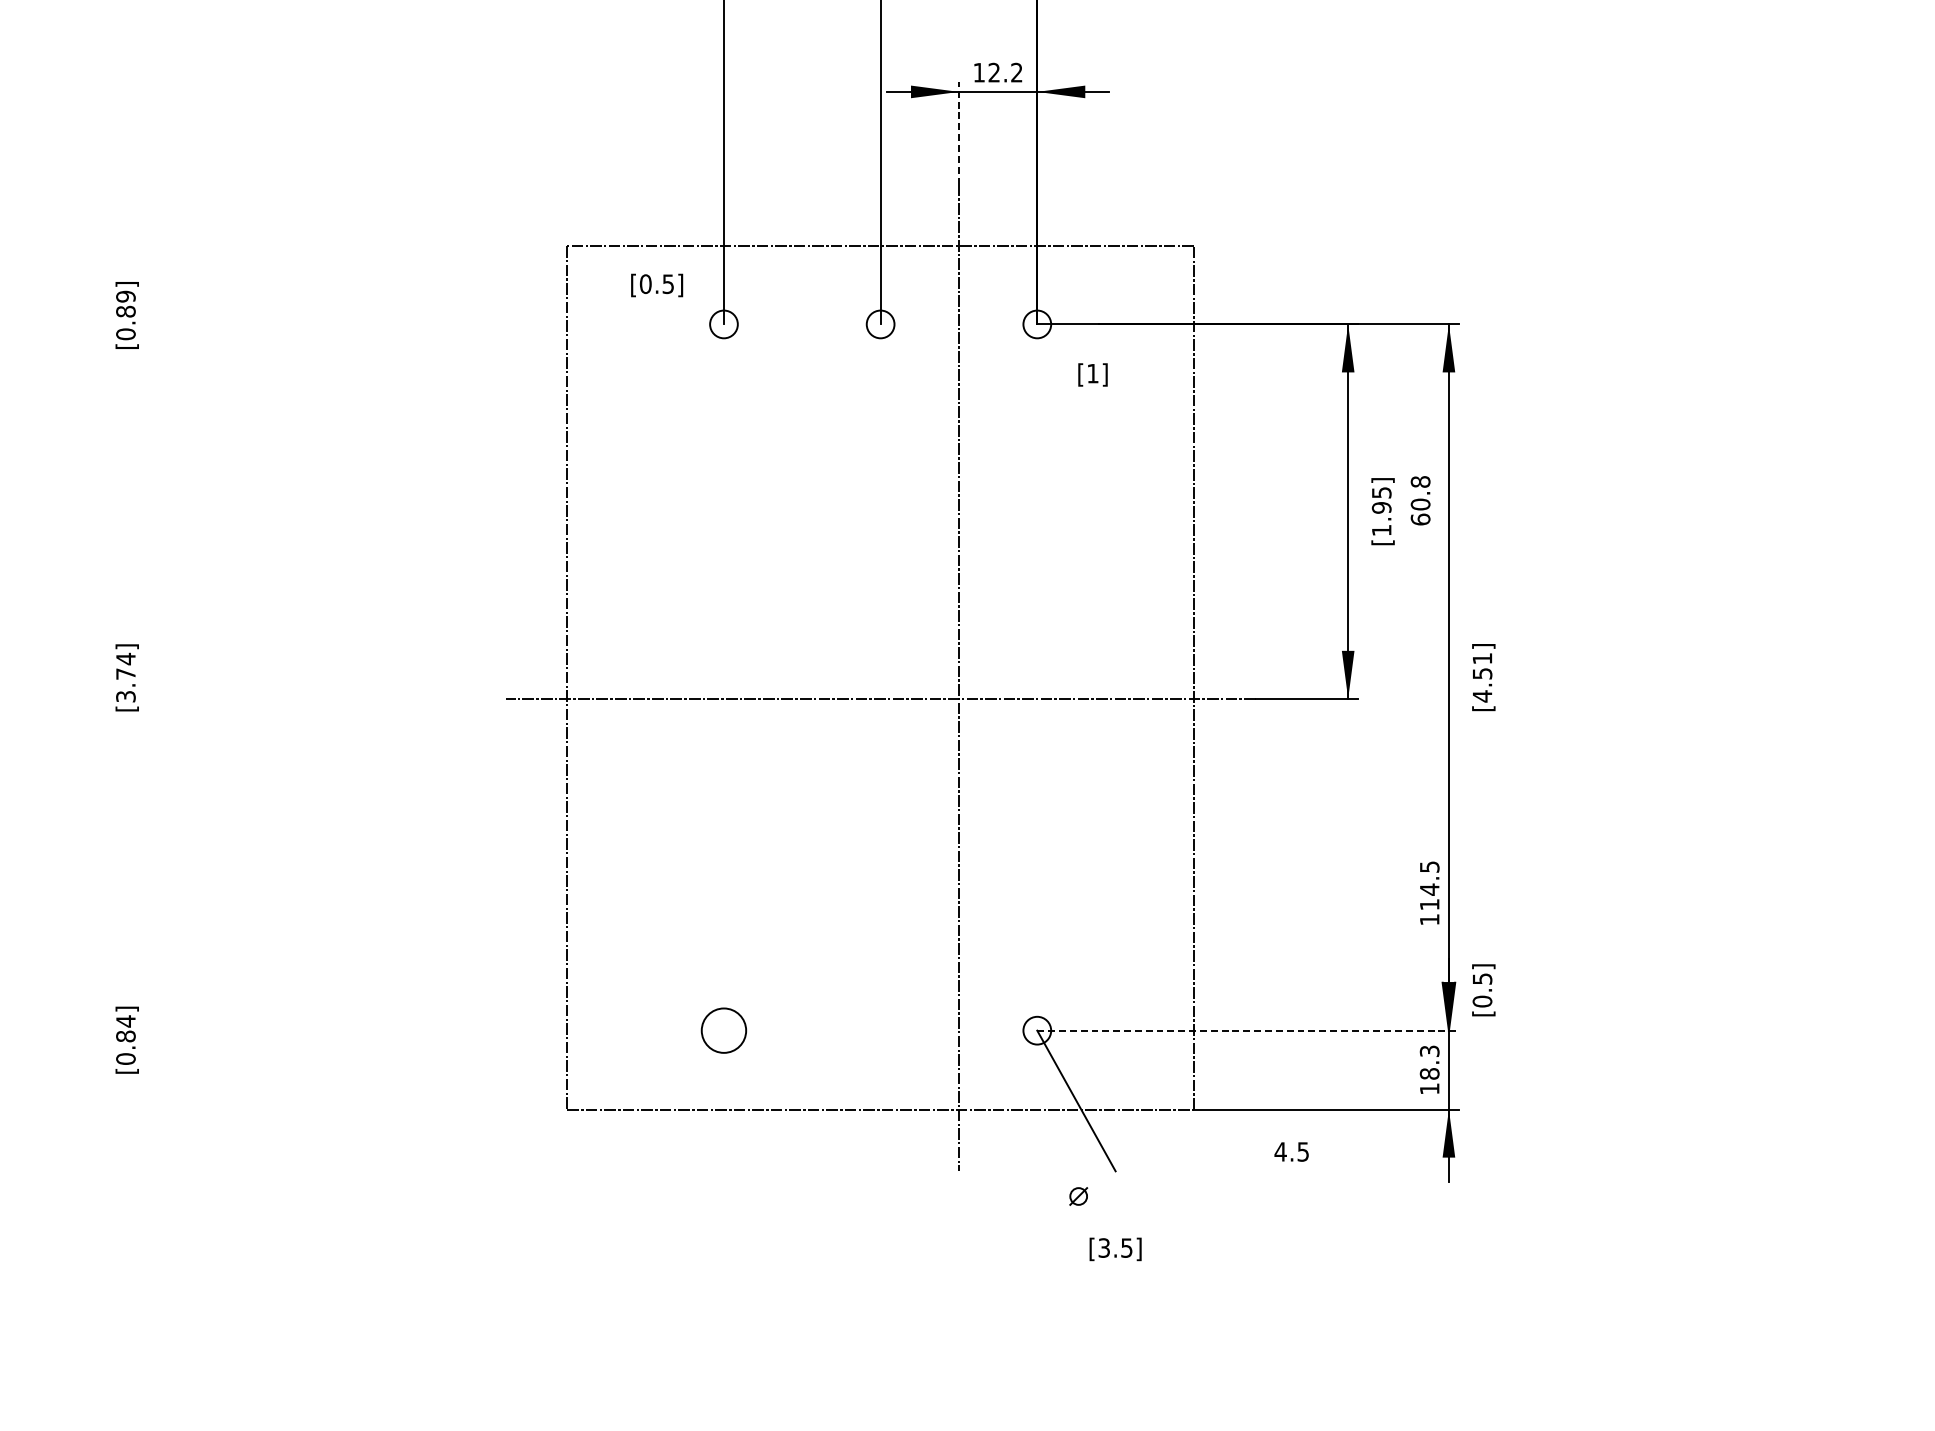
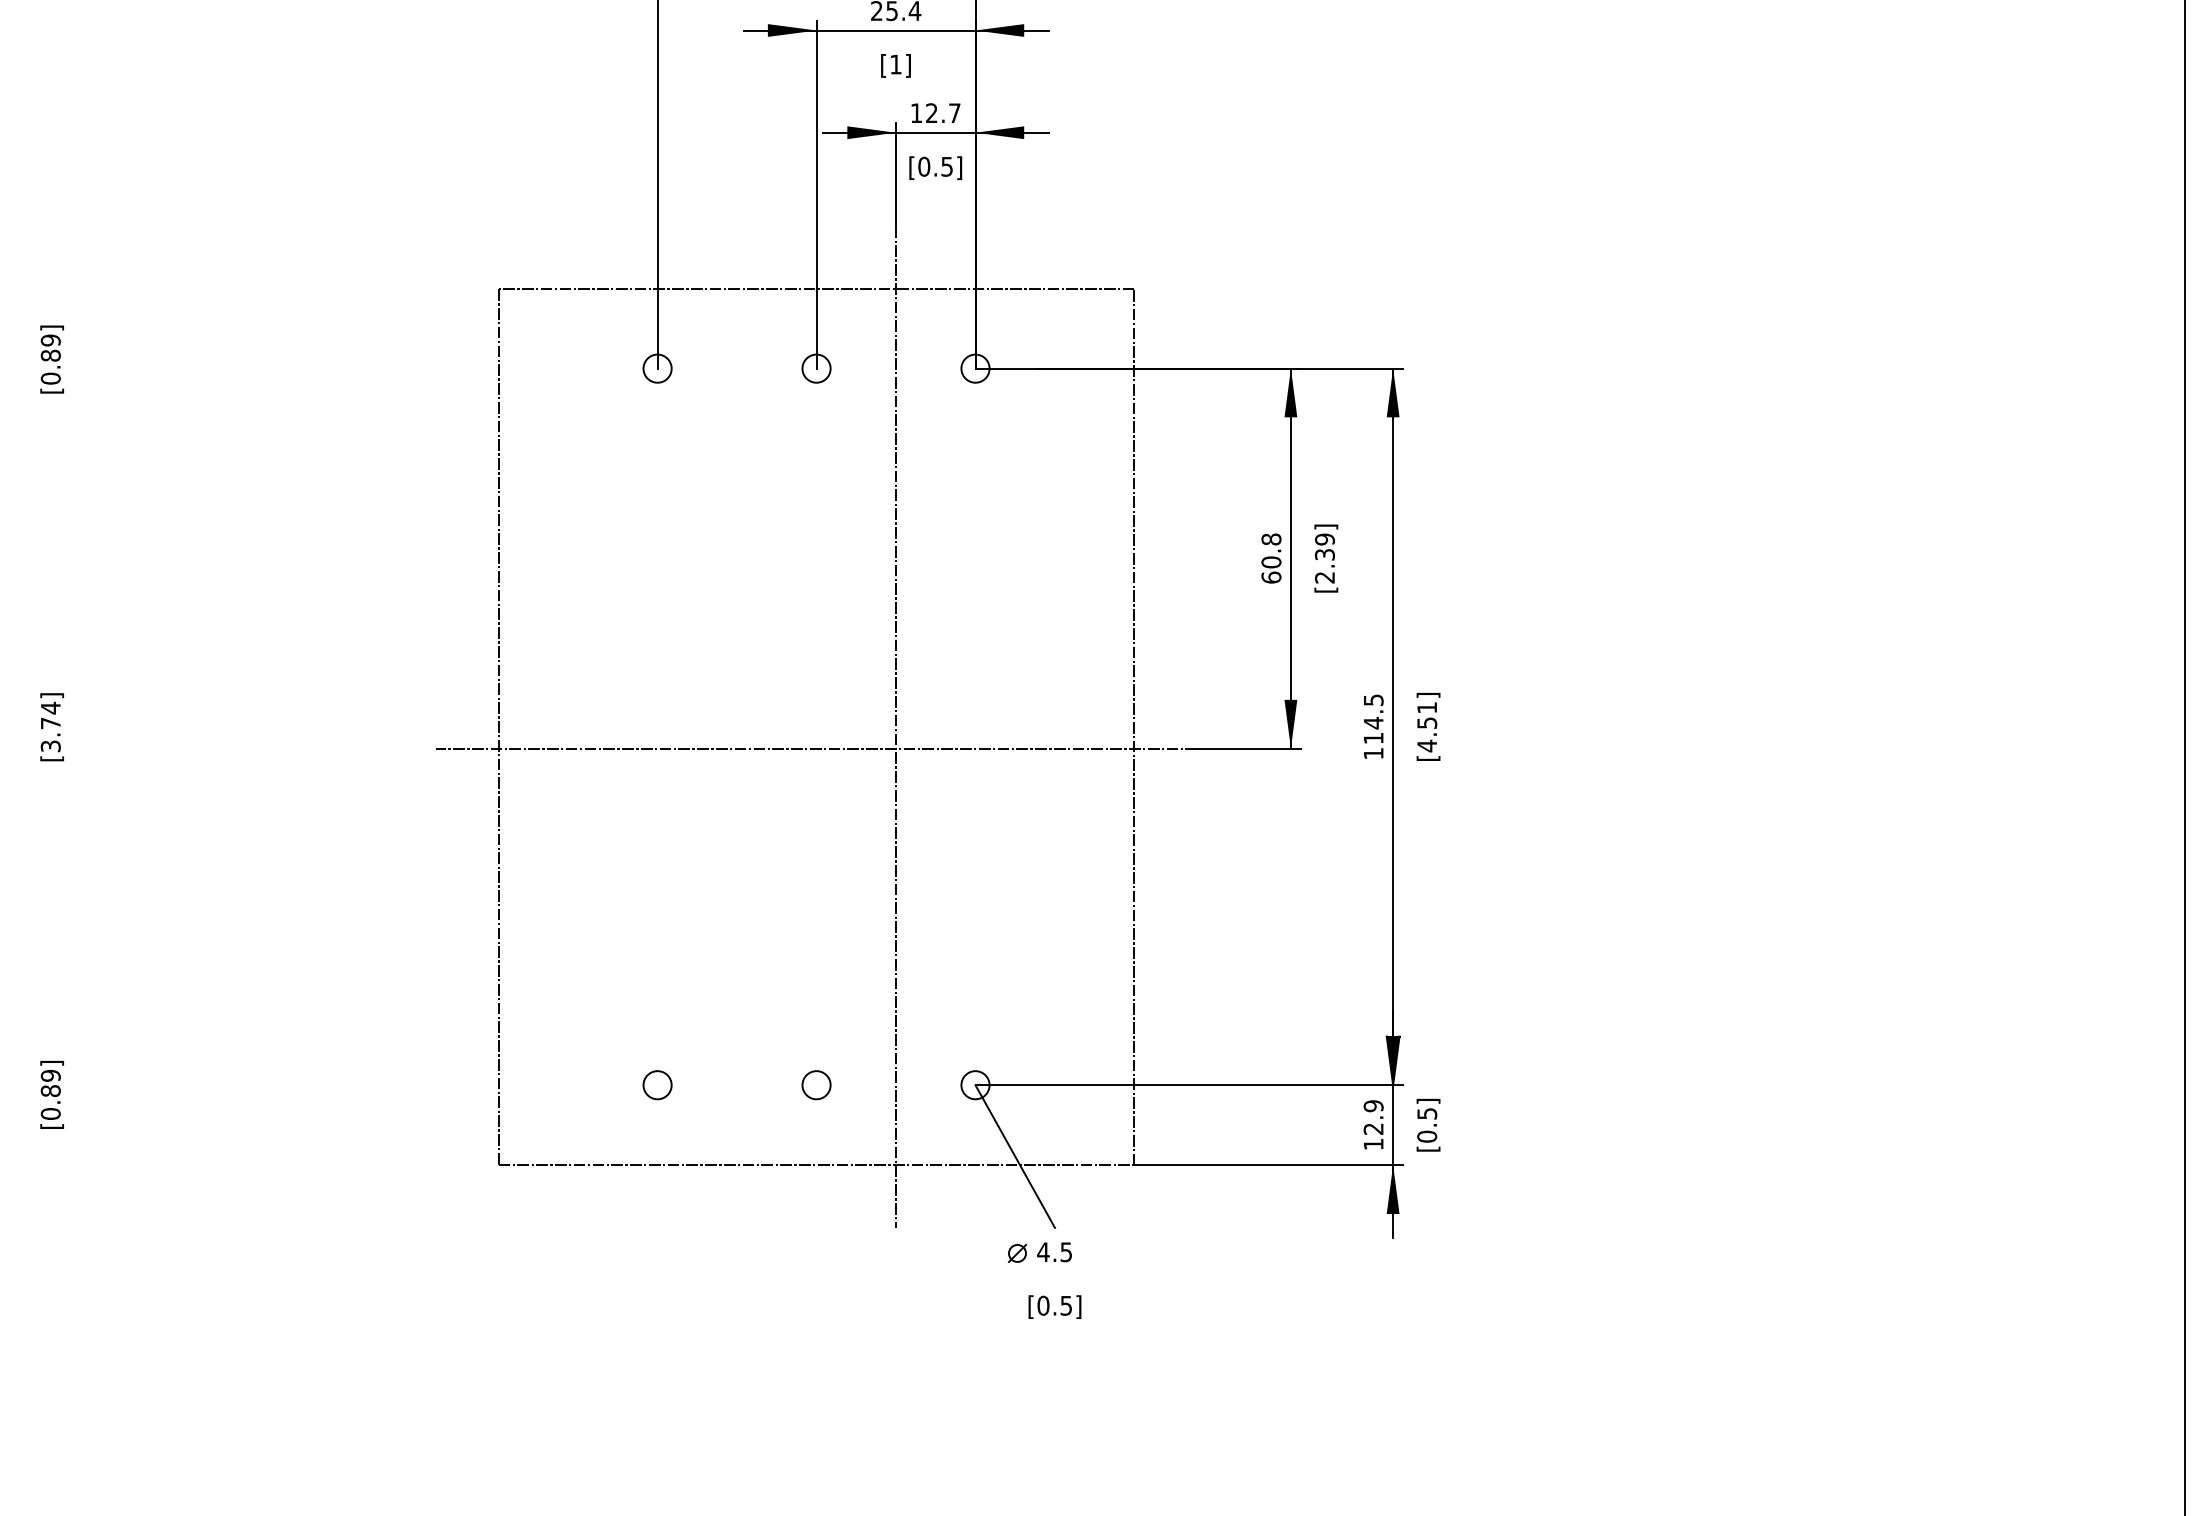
text: (1016, 71) -> (954, 112), 12.2 -> 12.7
line: (959, 133) -> (896, 174), dashed -> solid
text: (656, 284) -> (935, 167), moved
text: (1092, 374) -> (895, 65), moved
text: (1420, 500) -> (1271, 558), moved
text: (1381, 511) -> (1324, 558), [1.95] -> [2.39]
text: (1429, 892) -> (1373, 726), moved
text: (1483, 989) -> (1428, 1124), moved
text: (125, 1021) -> (50, 1075), [0.84] -> [0.89]
circle: (723, 1030) -> (657, 1085), size x0.62
circle: (880, 1030) -> (816, 1085), added
line: (1248, 1030) -> (1189, 1085), dashed -> solid
text: (1429, 1062) -> (1373, 1117), 18.3 -> 12.9
text: (1291, 1152) -> (1054, 1252), moved
text: (1104, 1247) -> (1043, 1305), [3.5] -> [0.5]

